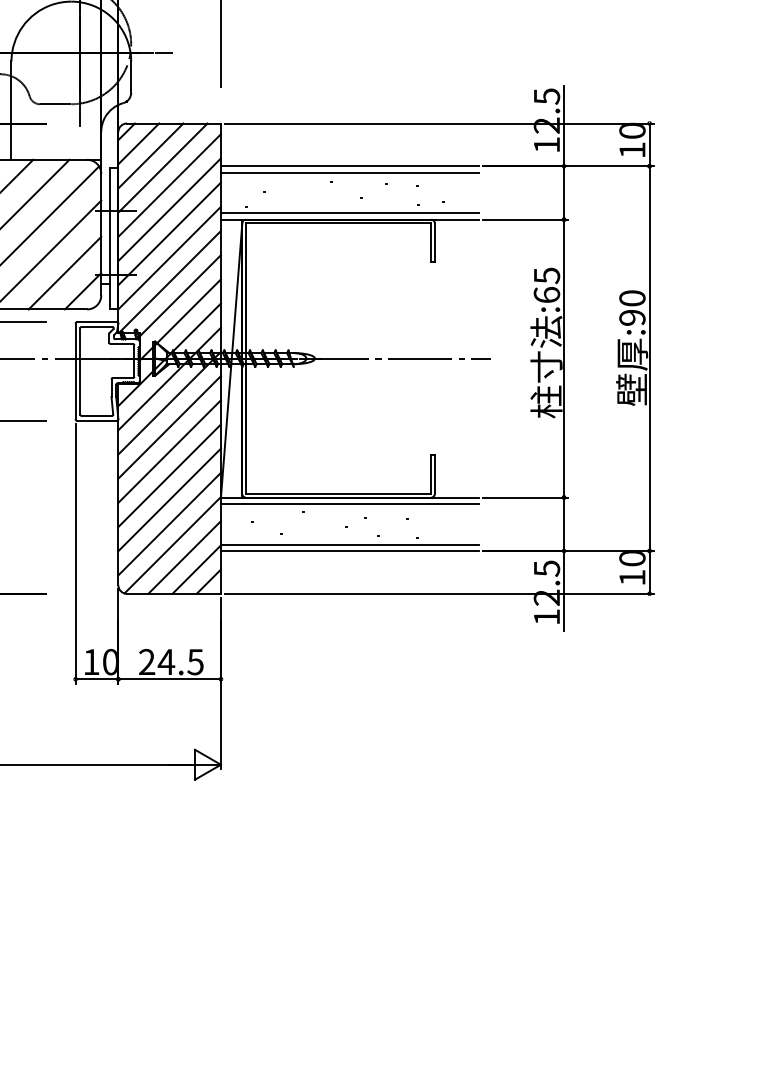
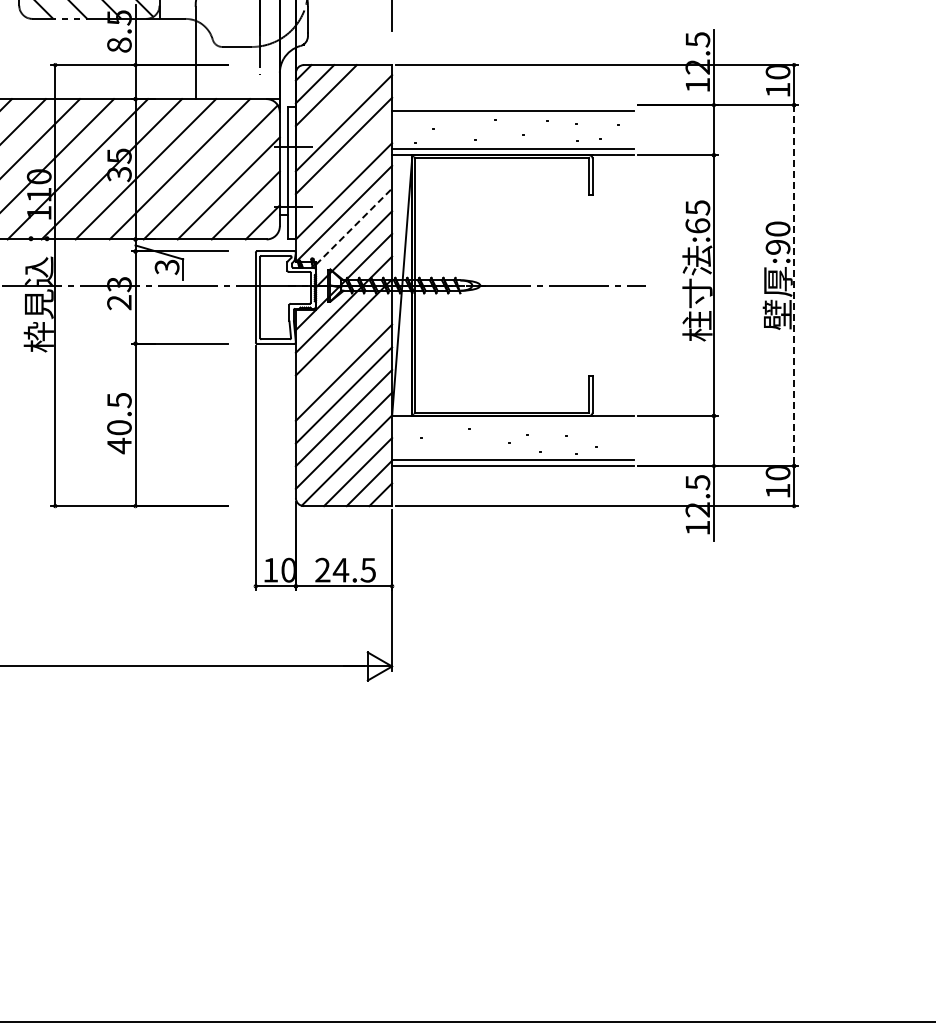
line: (349, 166) -> (512, 105), removed
line: (162, 167) -> (337, 106), removed
line: (169, 233) -> (343, 168), removed
line: (180, 295) -> (354, 226), solid -> dashed
line: (649, 359) -> (794, 286), solid -> dashed
line: (169, 426) -> (343, 349), removed
line: (349, 503) -> (512, 421), removed

